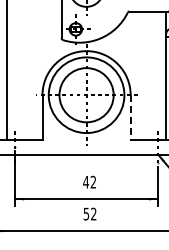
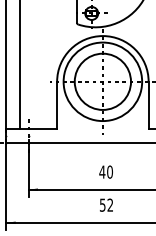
line: (130, 118) -> (148, 105), dashed -> solid
text: (93, 181) -> (110, 171), 42 -> 40

